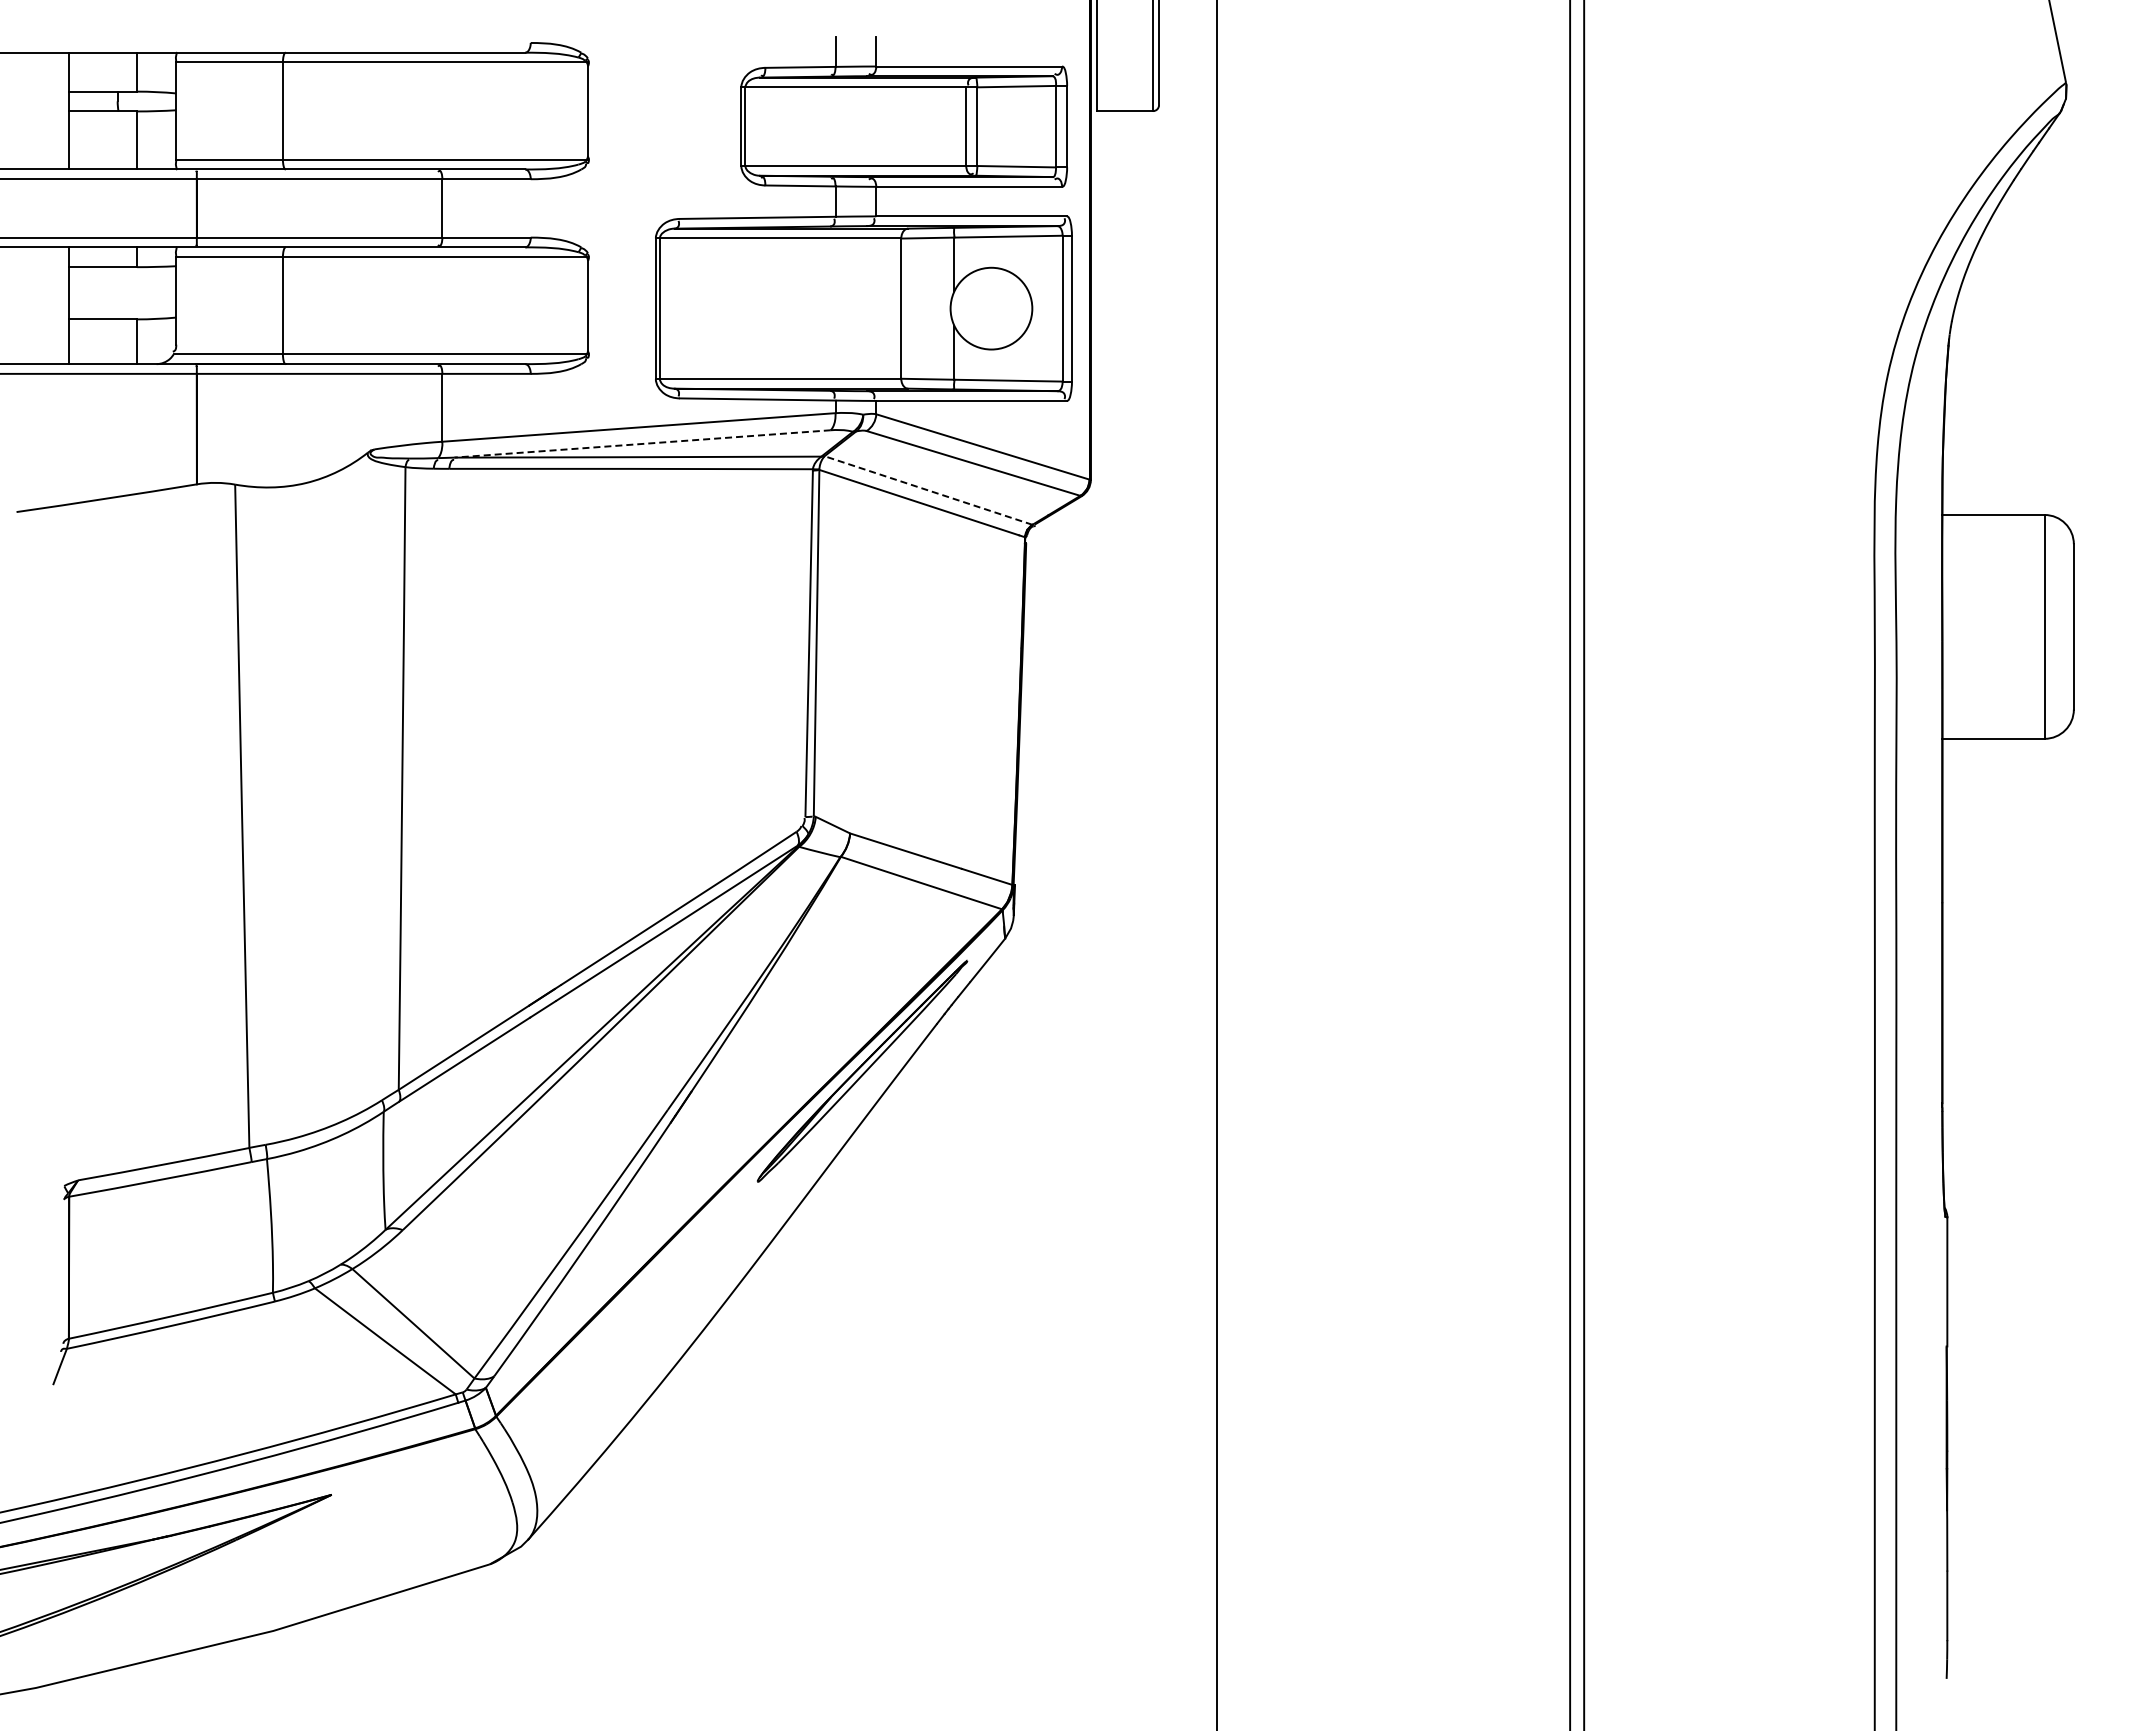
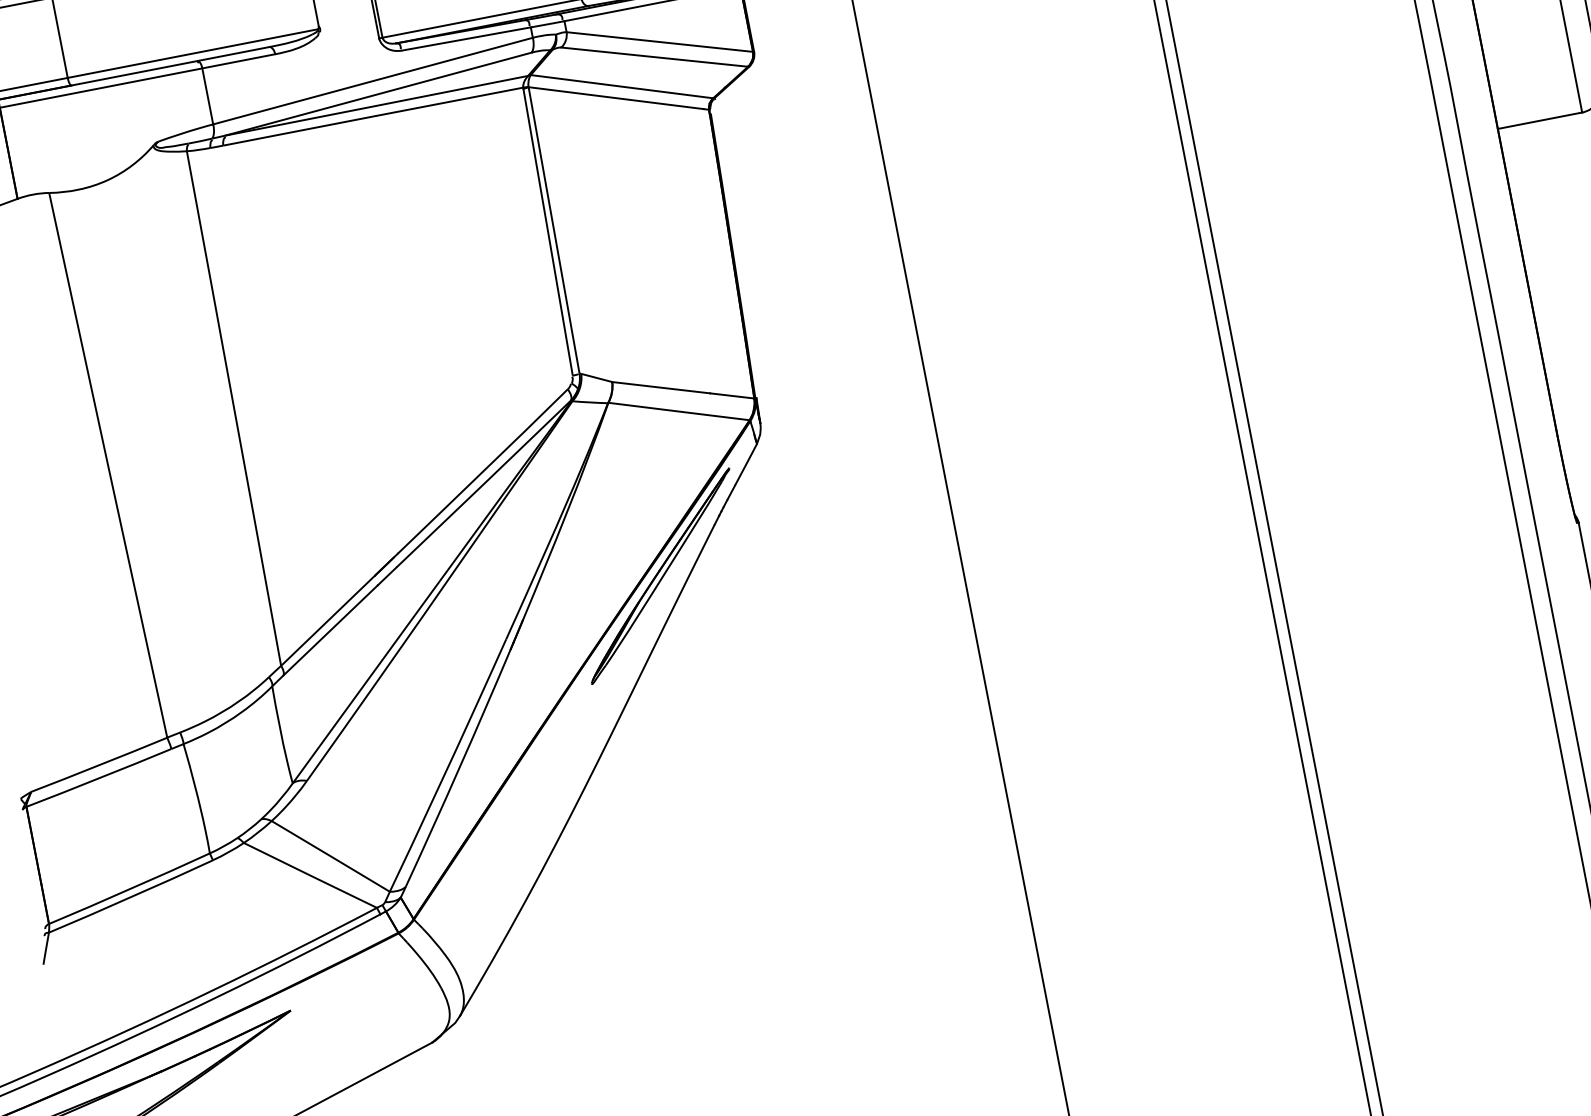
line: (642, 443) -> (378, 93), dashed -> solid
line: (928, 490) -> (621, 86), dashed -> solid

